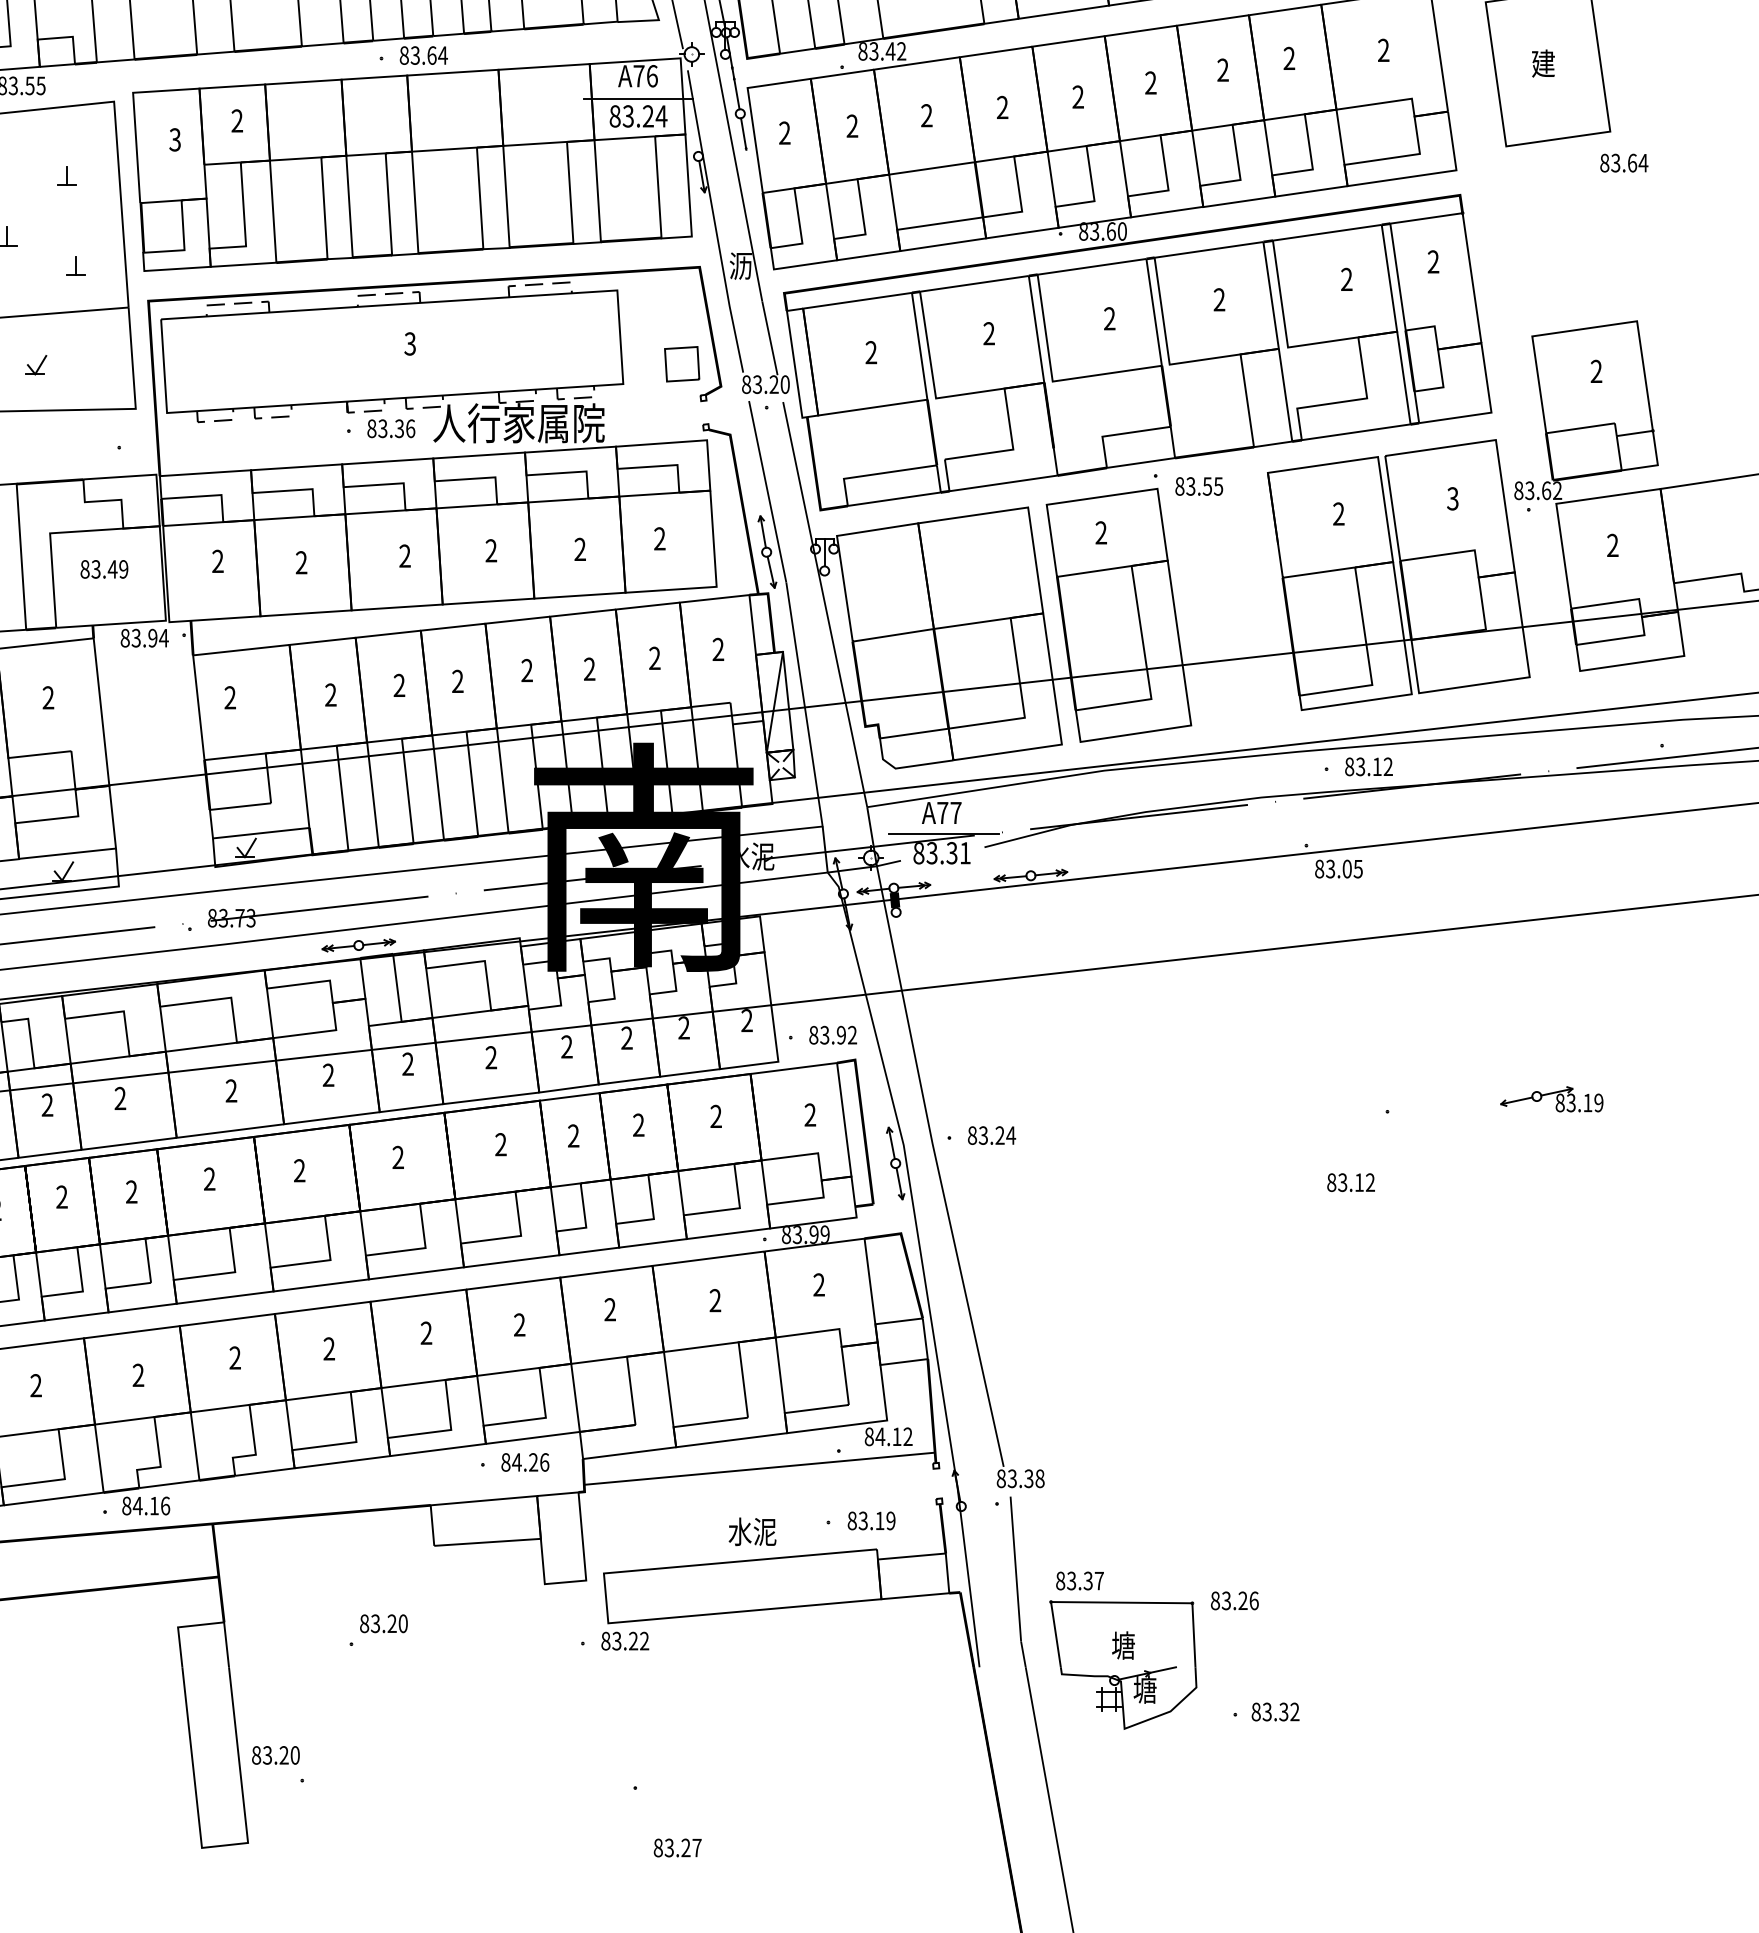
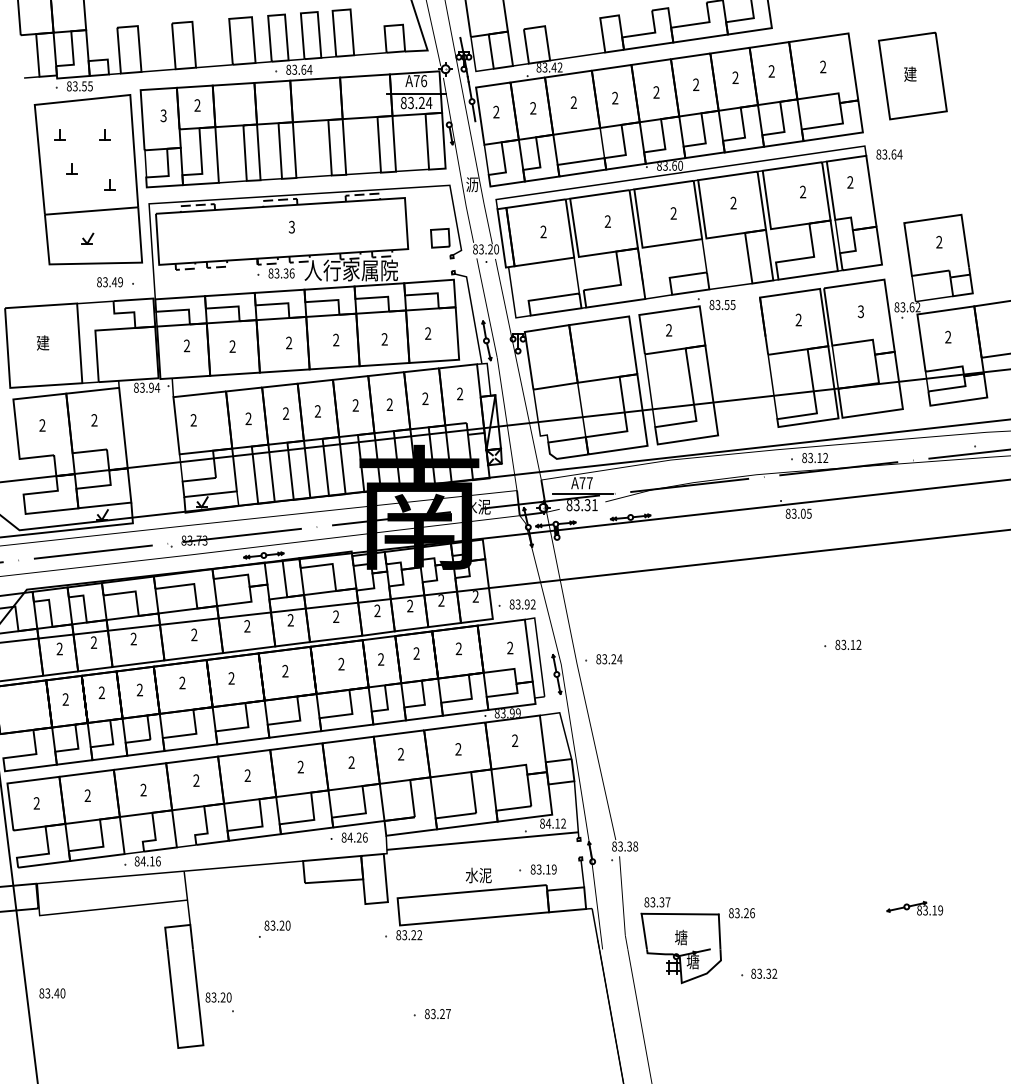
text: (1624, 163) -> (889, 154), moved
text: (103, 569) -> (109, 282), moved
part: (1550, 1099) -> (914, 908), moved
text: (1351, 1181) -> (848, 644), moved
text: (676, 1848) -> (437, 1014), moved

